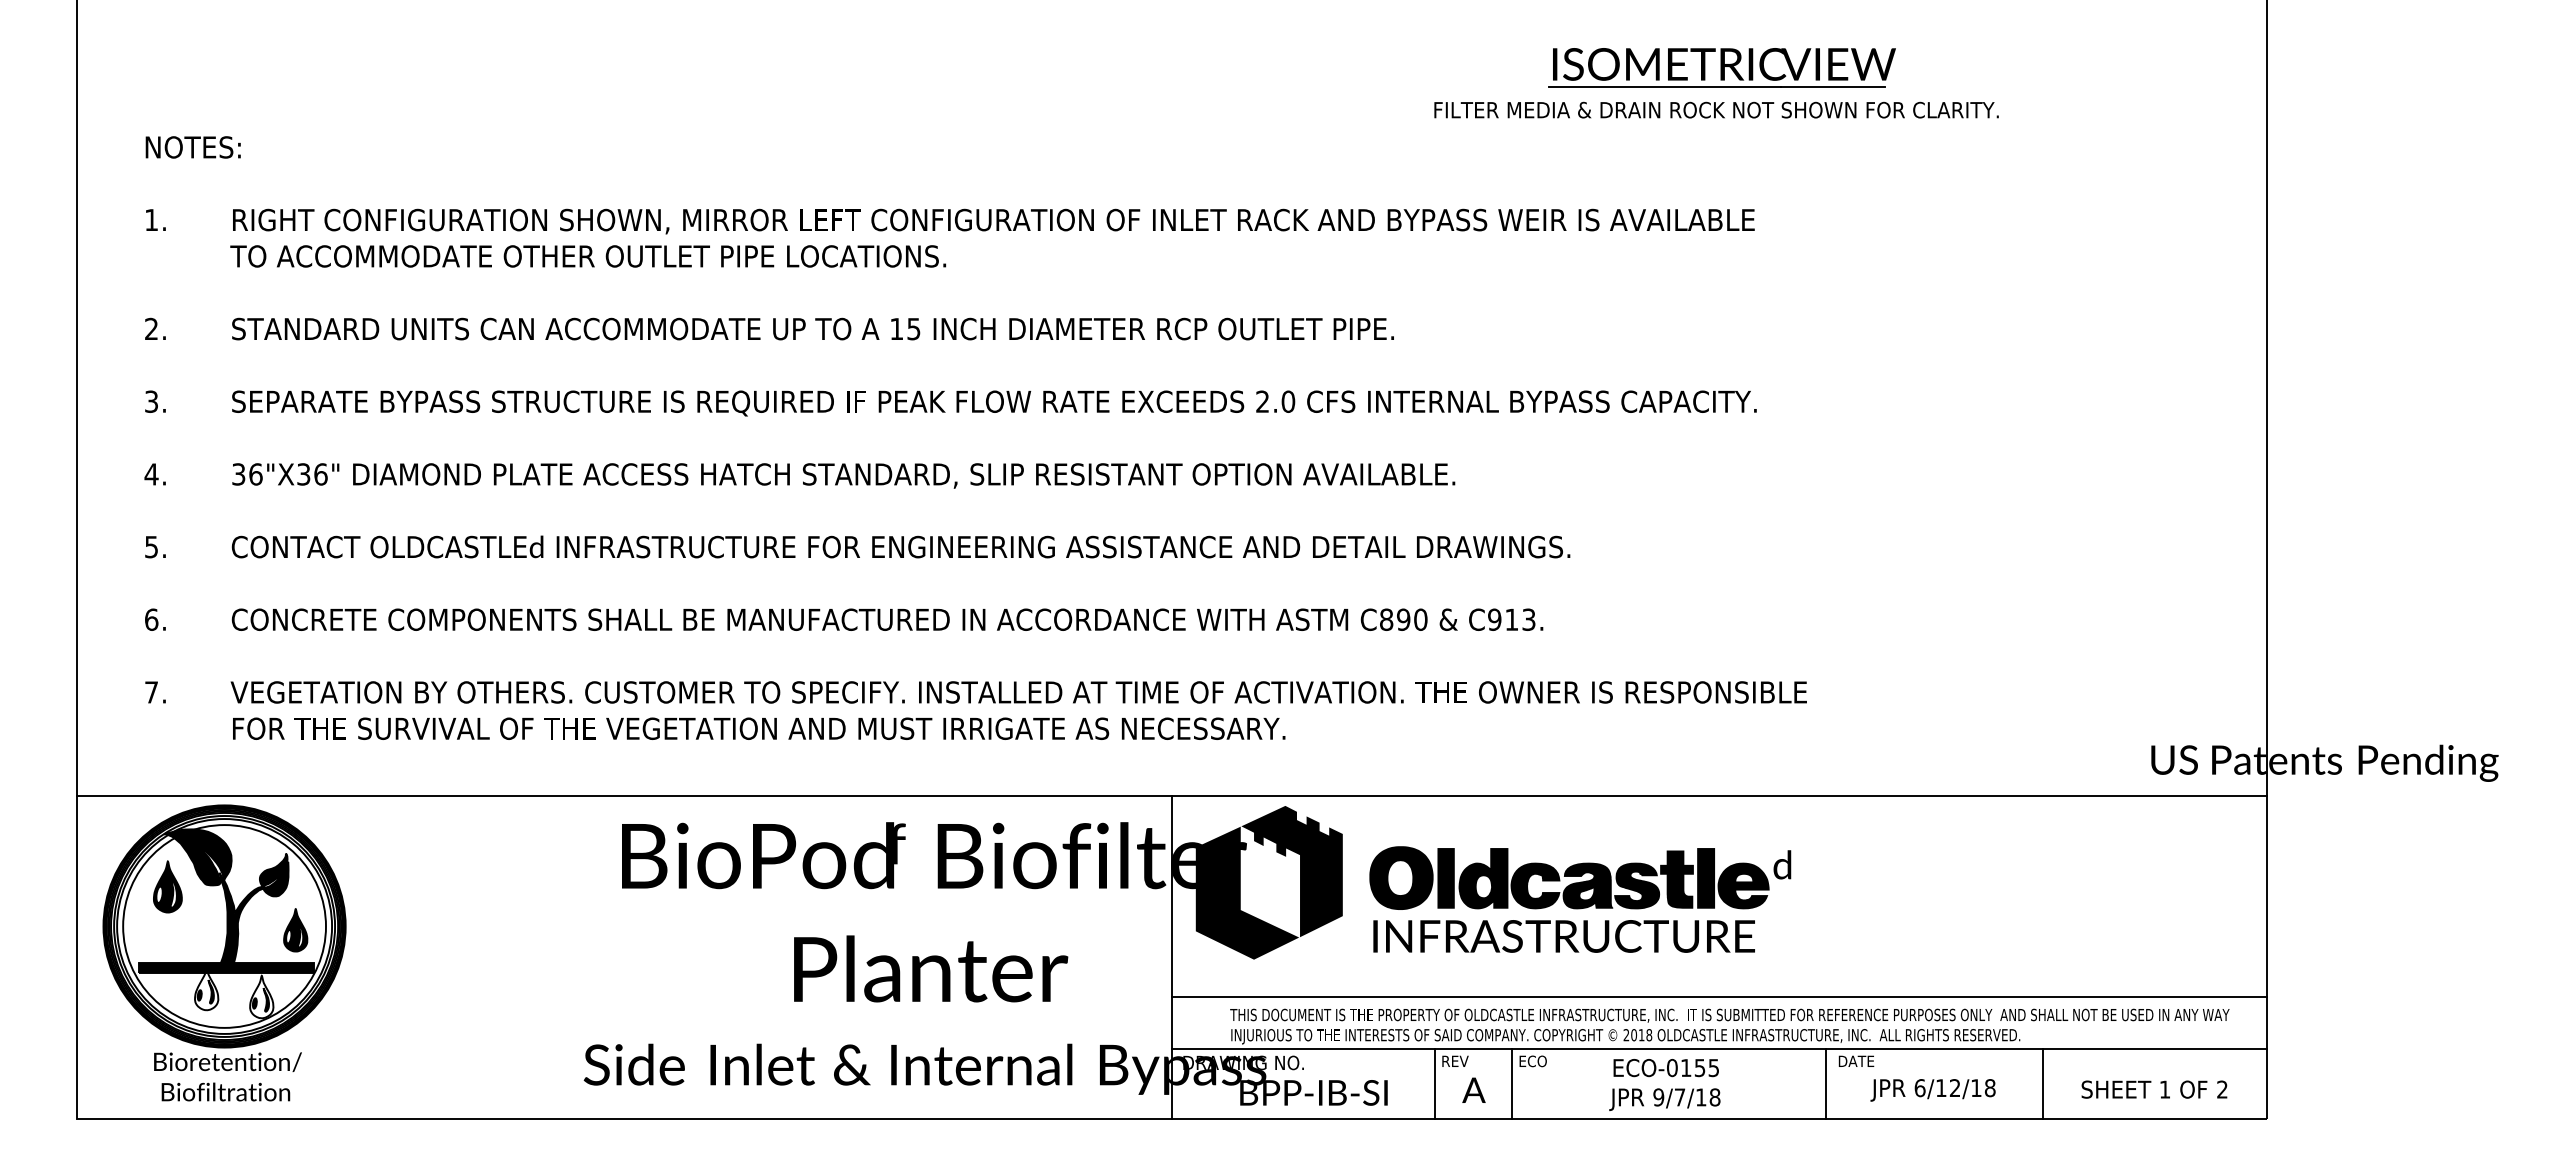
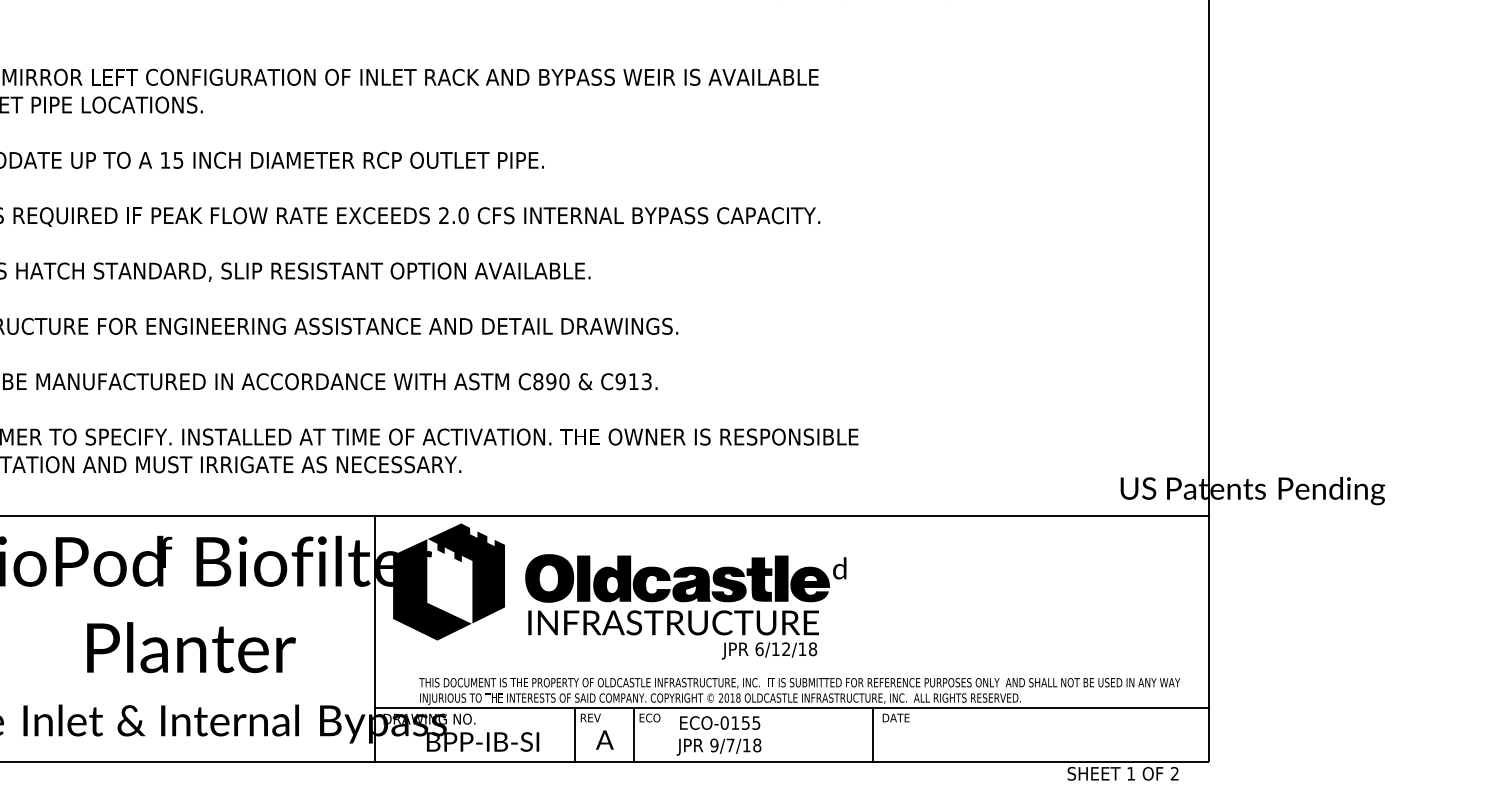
line: (1719, 997) -> (791, 669), removed
line: (2042, 1083) -> (1037, 734), removed
text: (1664, 1084) -> (718, 735), moved
text: (2154, 1089) -> (1123, 773), moved
text: (1932, 1090) -> (769, 651), moved

